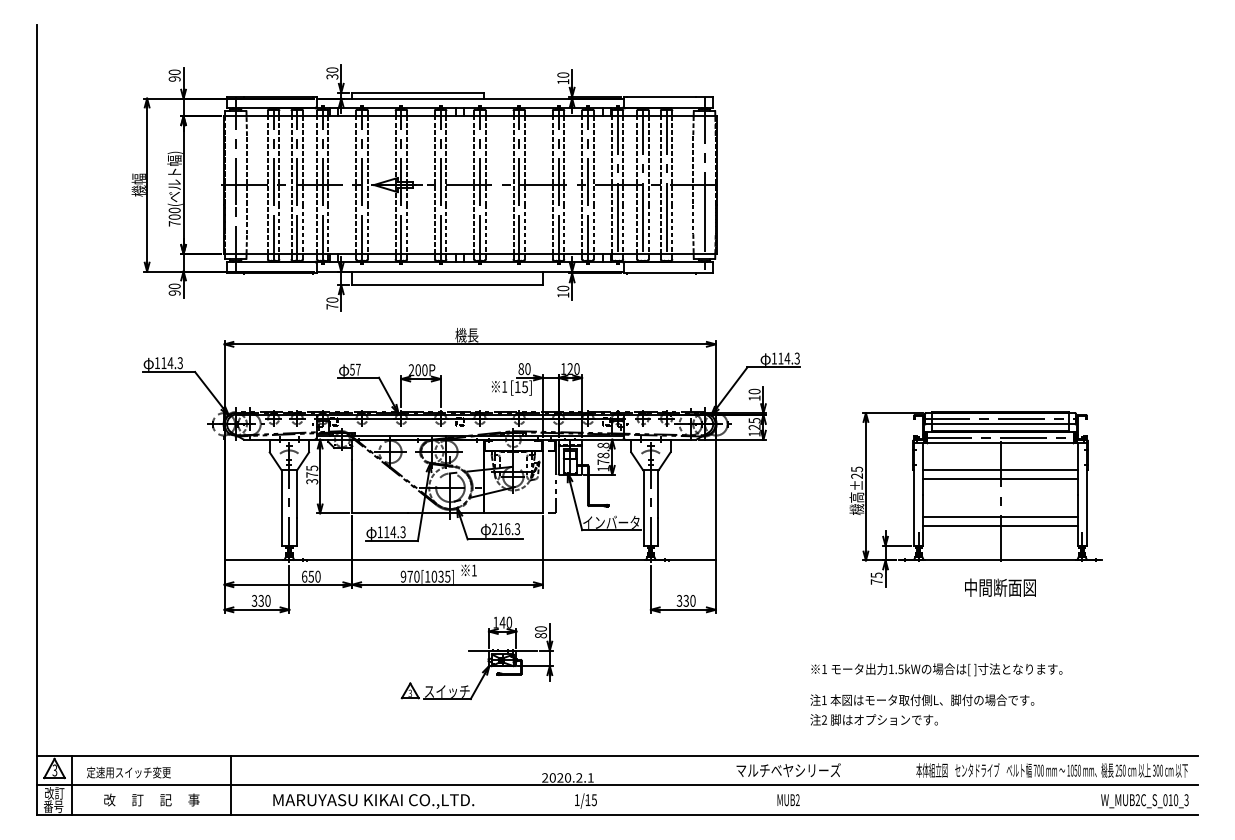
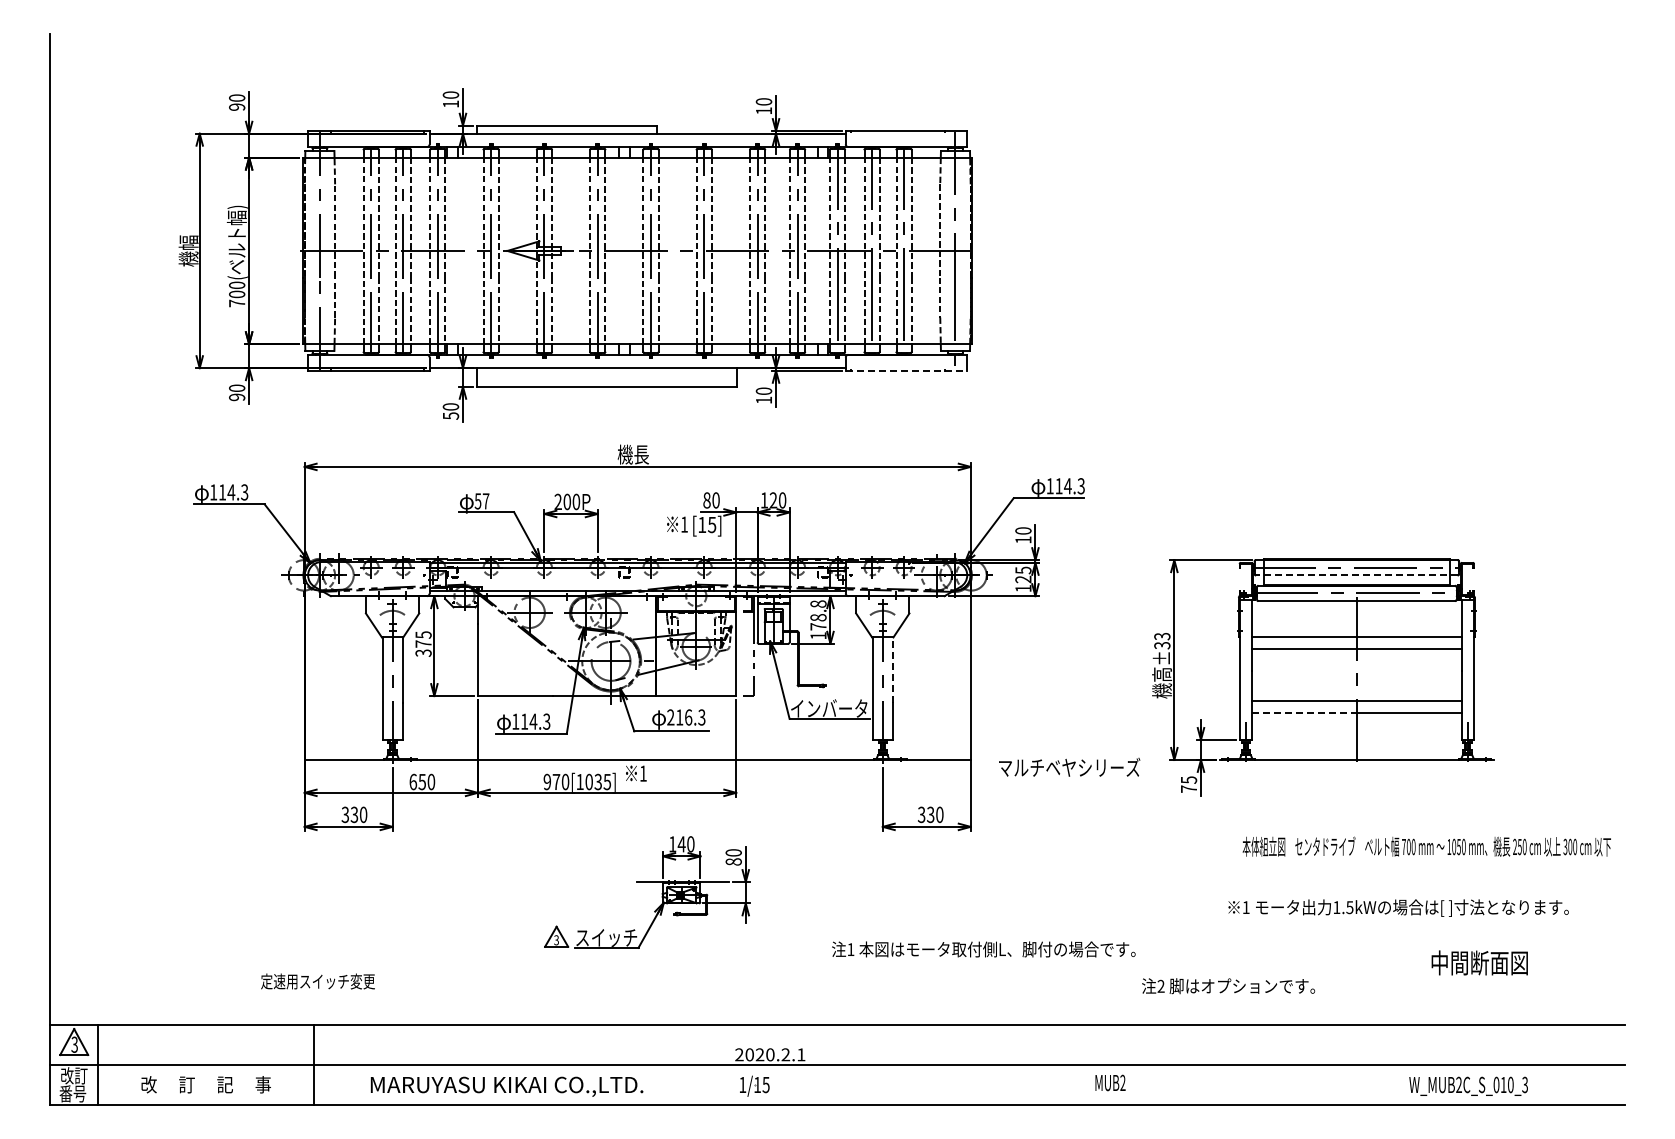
text: (332, 76) -> (450, 103), 30 -> 10
line: (668, 273) -> (906, 370), solid -> dashed
text: (332, 306) -> (451, 415), 70 -> 50
line: (1000, 424) -> (1356, 575), solid -> dashed
text: (857, 472) -> (1162, 640), ±25 -> ±33
line: (658, 494) -> (892, 670), solid -> dashed
line: (961, 526) -> (1304, 713), solid -> dashed
text: (1000, 587) -> (1479, 962), moved
text: (936, 669) -> (1398, 907), moved
text: (922, 700) -> (983, 949), moved
text: (874, 720) -> (1228, 986), moved
text: (788, 769) -> (1069, 766), moved
text: (1051, 770) -> (1426, 846), moved
text: (128, 772) -> (317, 981), moved
text: (788, 799) -> (1110, 1082), moved
part: (585, 800) -> (754, 1085), moved
text: (1144, 800) -> (1468, 1085), moved

